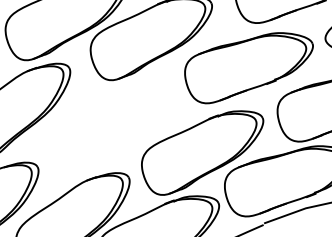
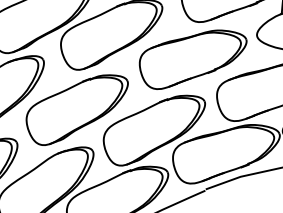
part: (109, 127) -> (76, 109), added

